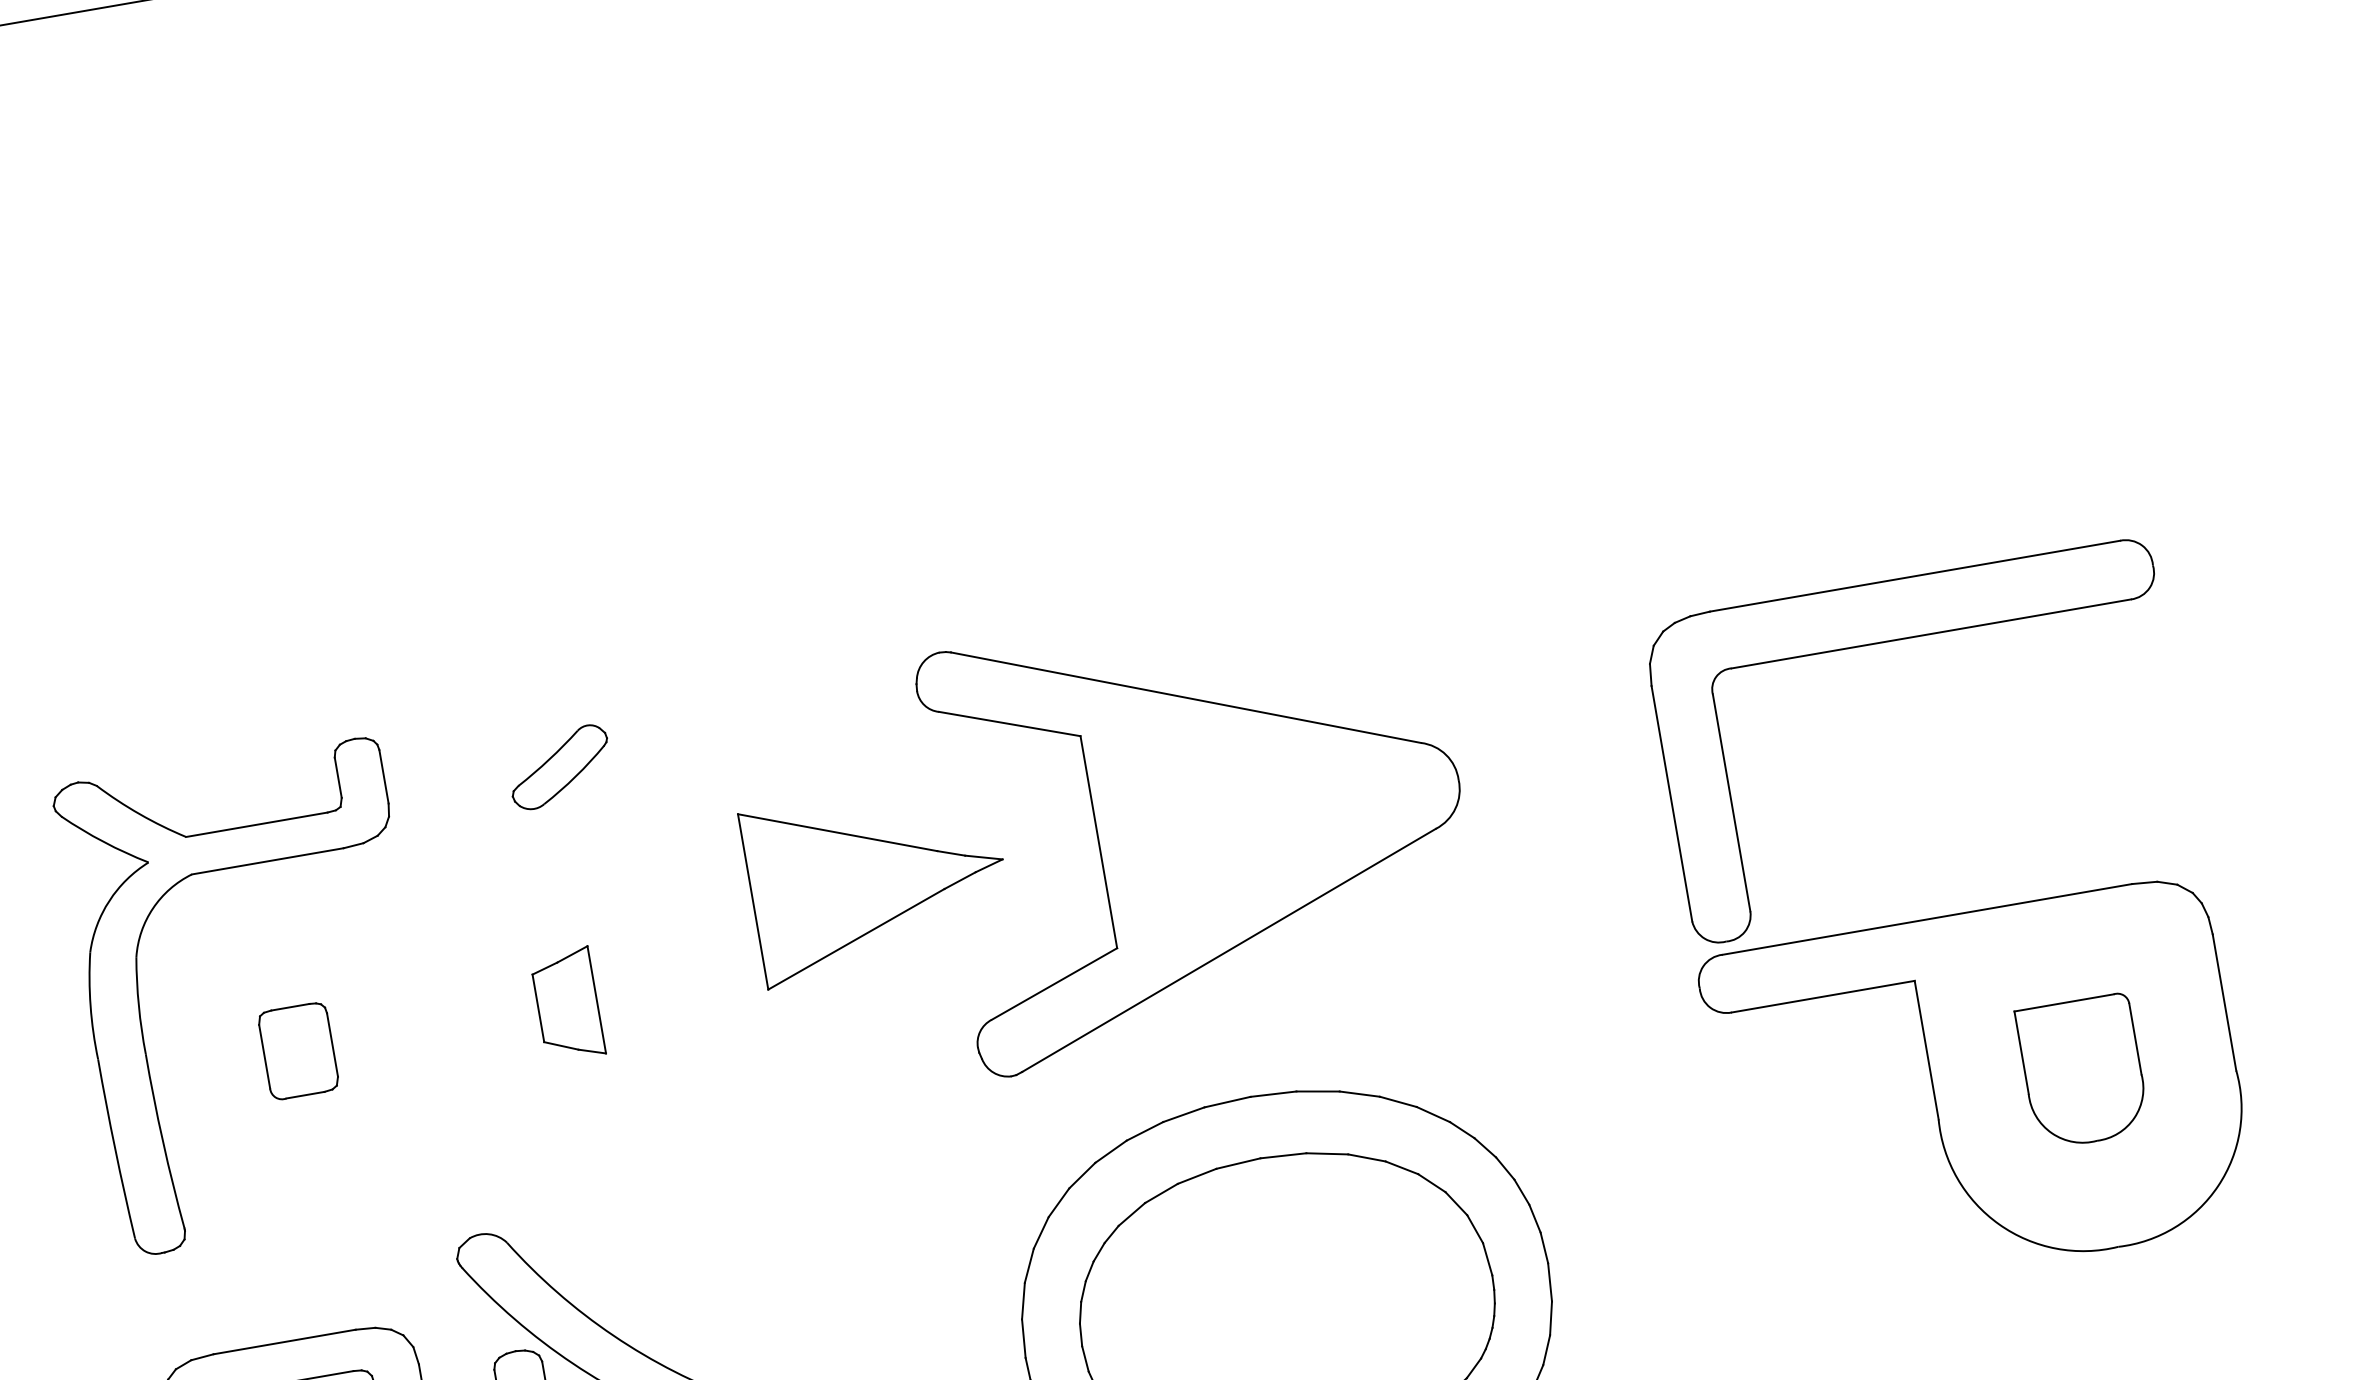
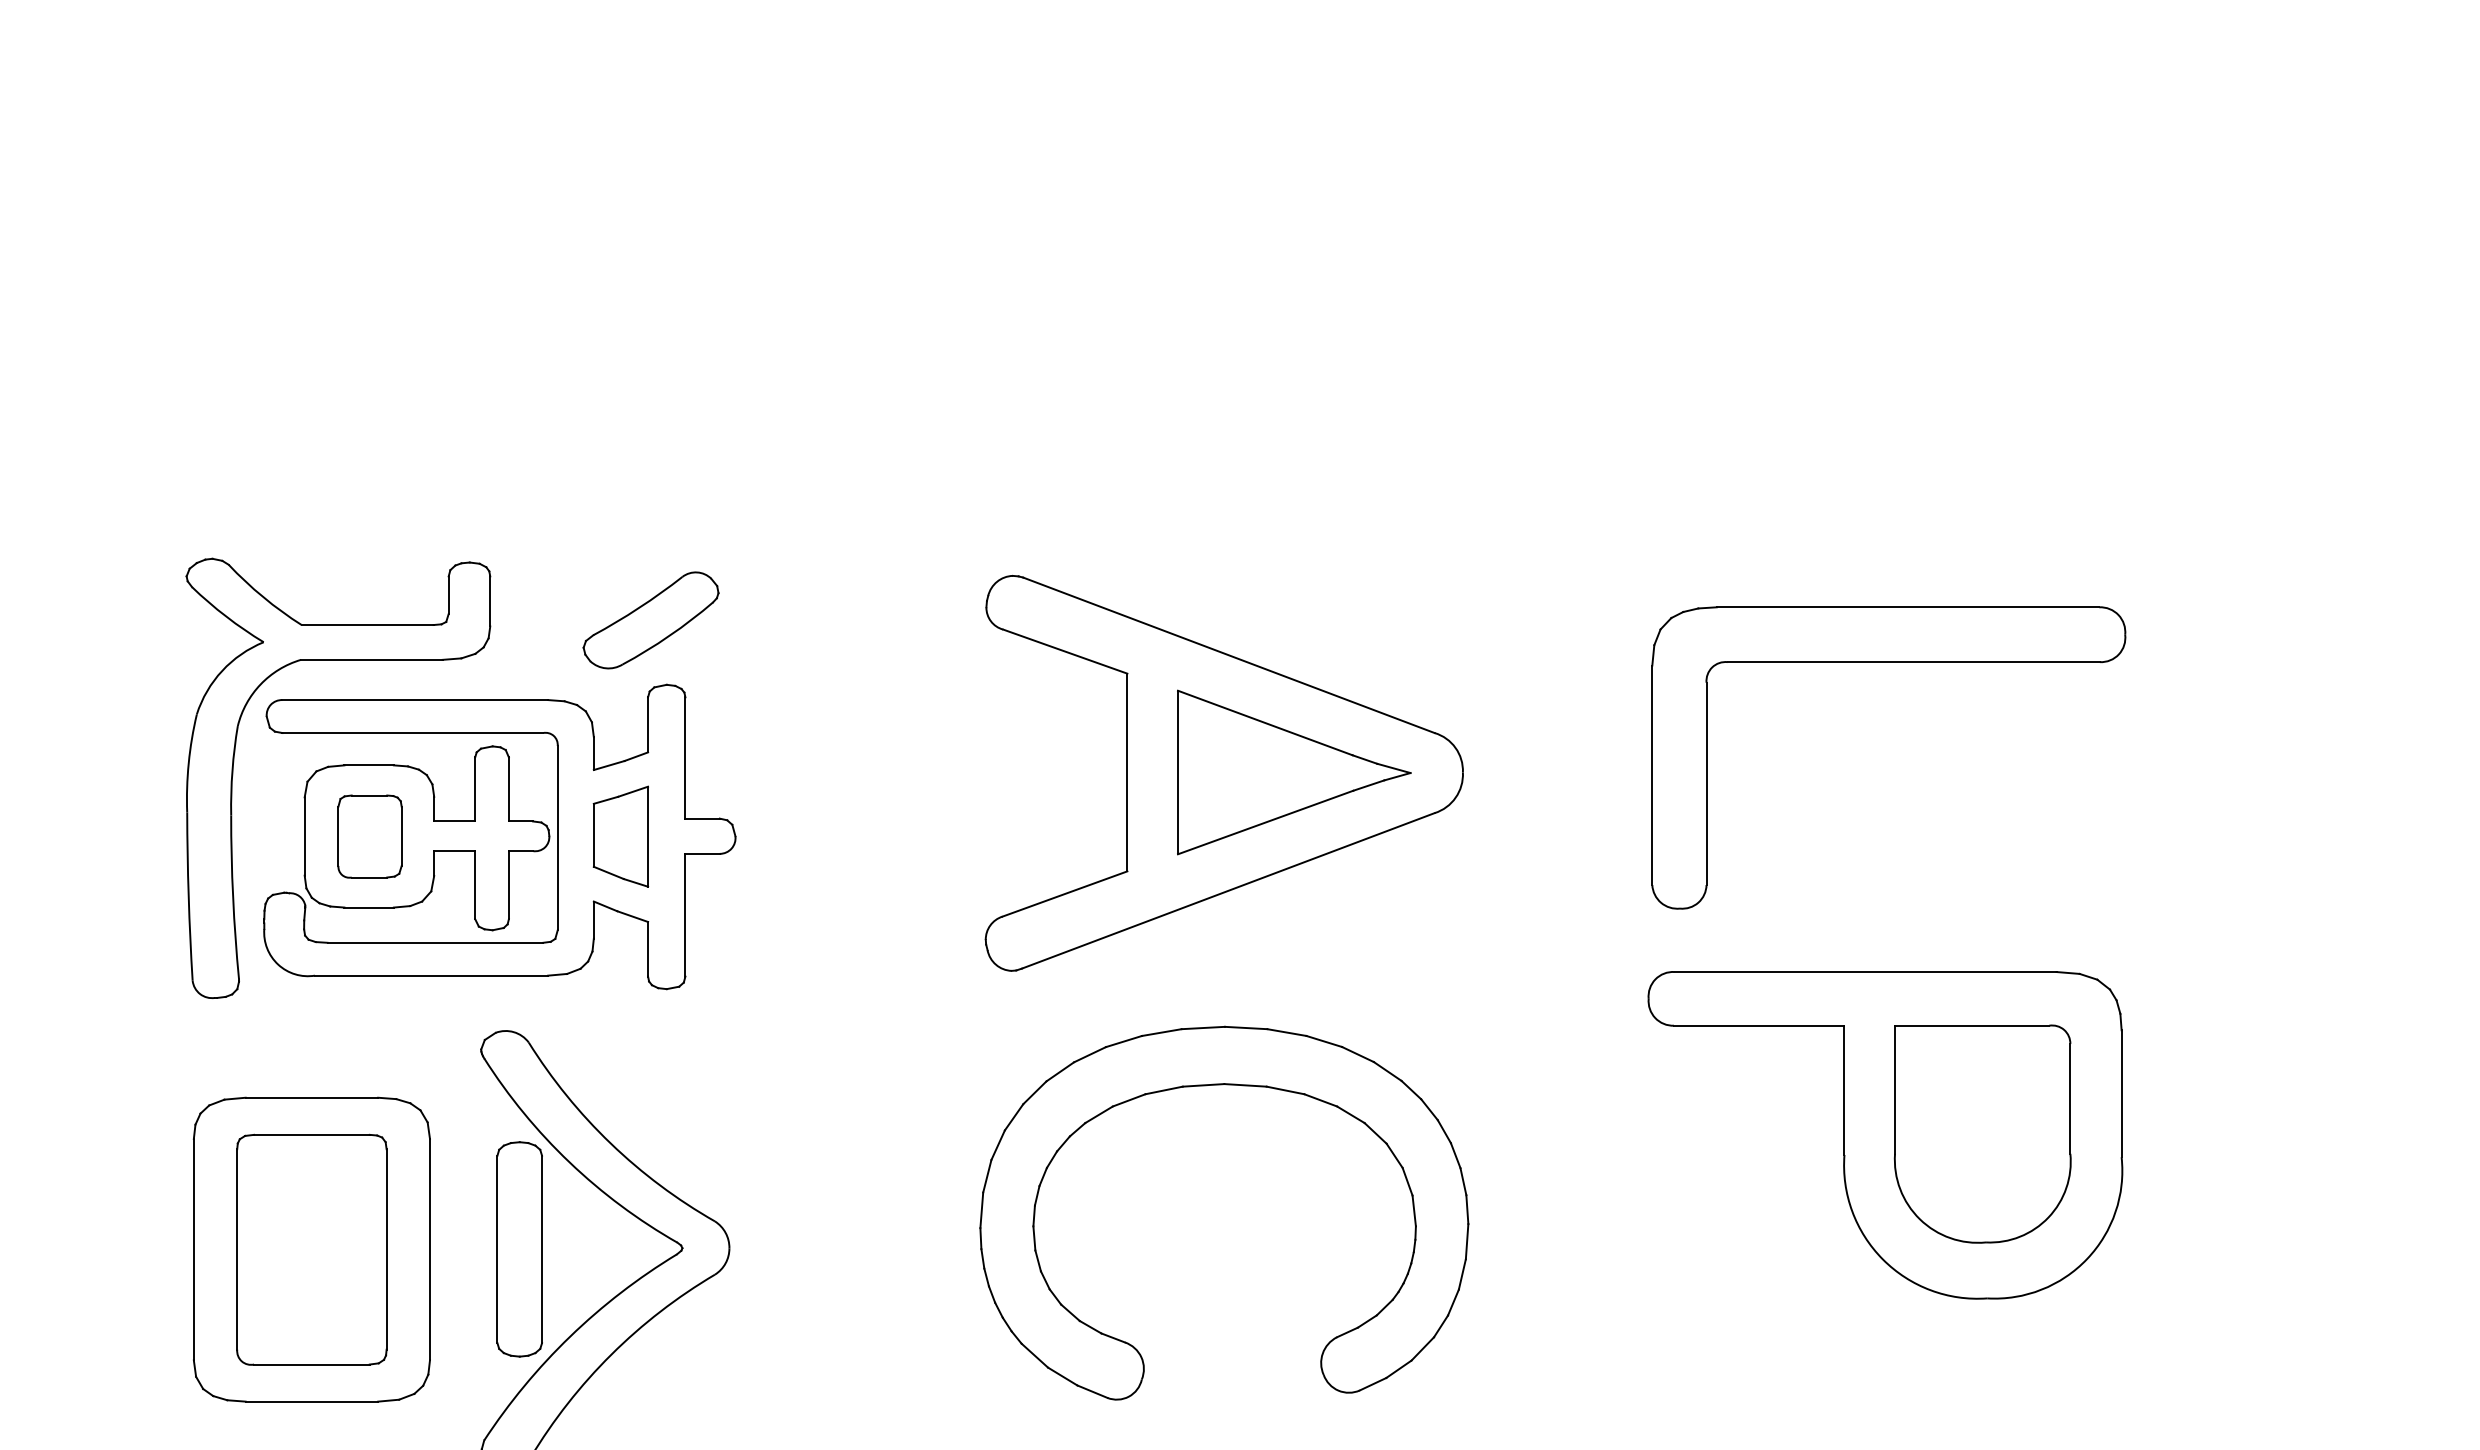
part: (1904, 639) -> (1888, 662), moved
part: (559, 767) -> (650, 620), size x1.43
part: (878, 880) -> (1294, 772), moved
part: (437, 1027) -> (499, 836), added
part: (2082, 1070) -> (1982, 1133), size x1.67

